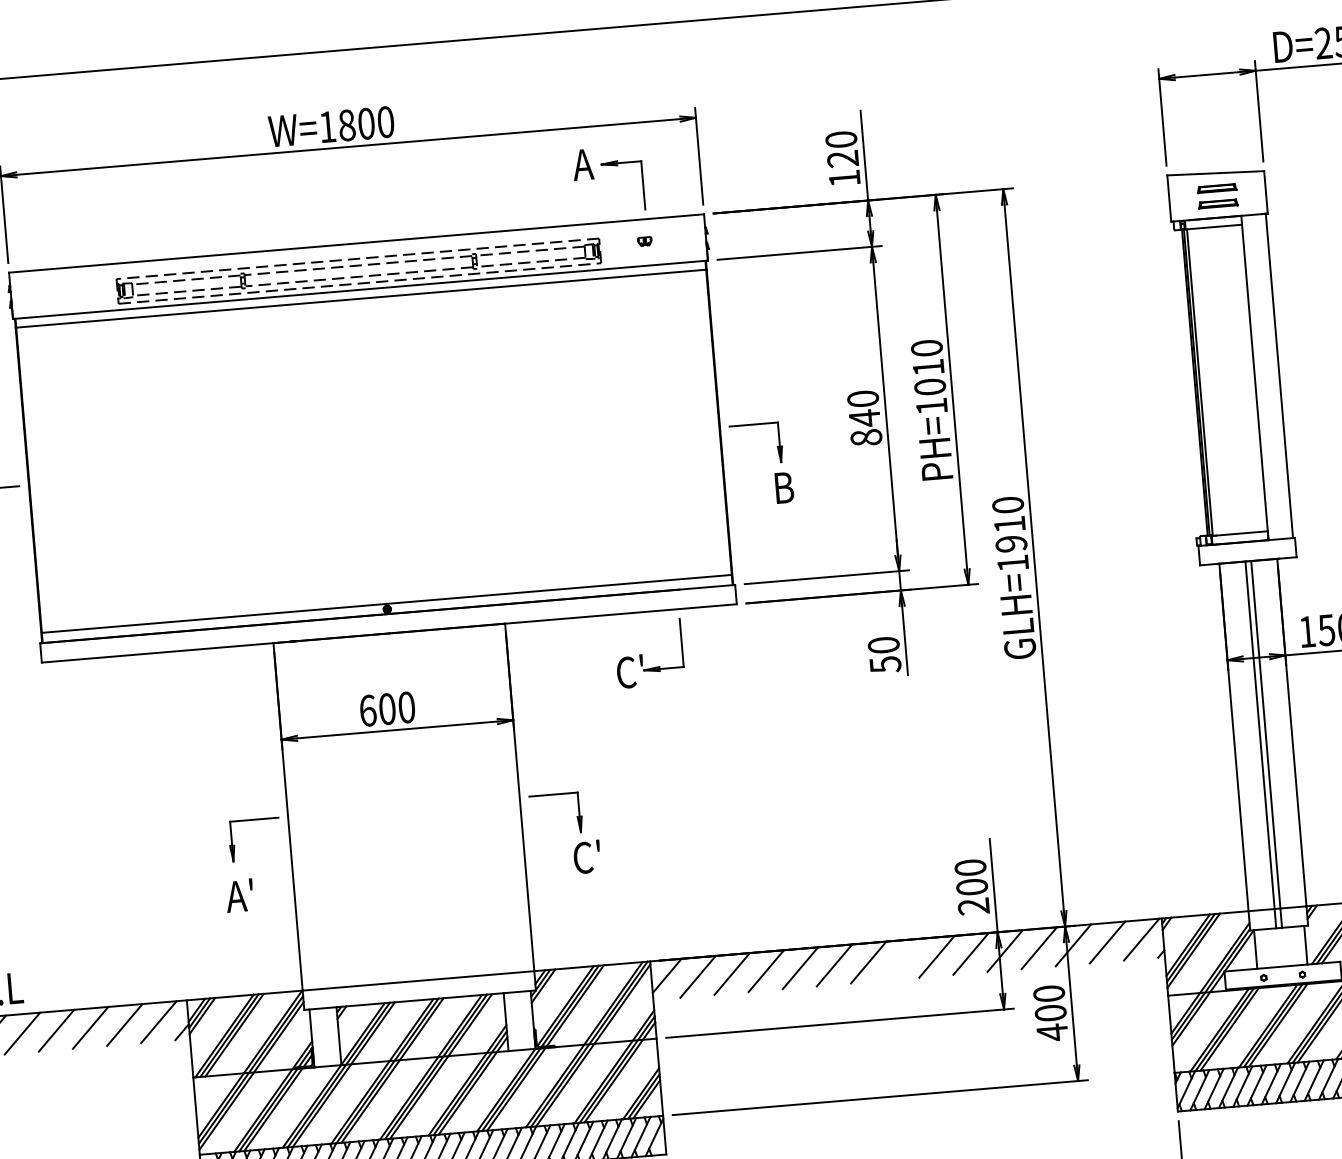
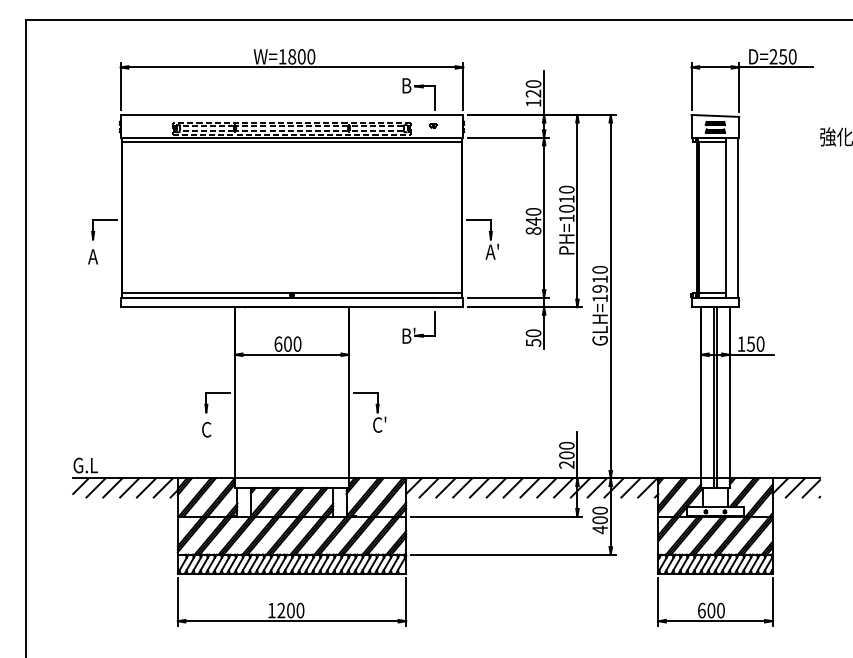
text: (583, 164) -> (406, 85), A -> B
text: (784, 486) -> (491, 251), B -> A'
text: (630, 670) -> (408, 335), C' -> B'
text: (238, 895) -> (207, 429), A' -> C
line: (901, 958) -> (529, 487), added

